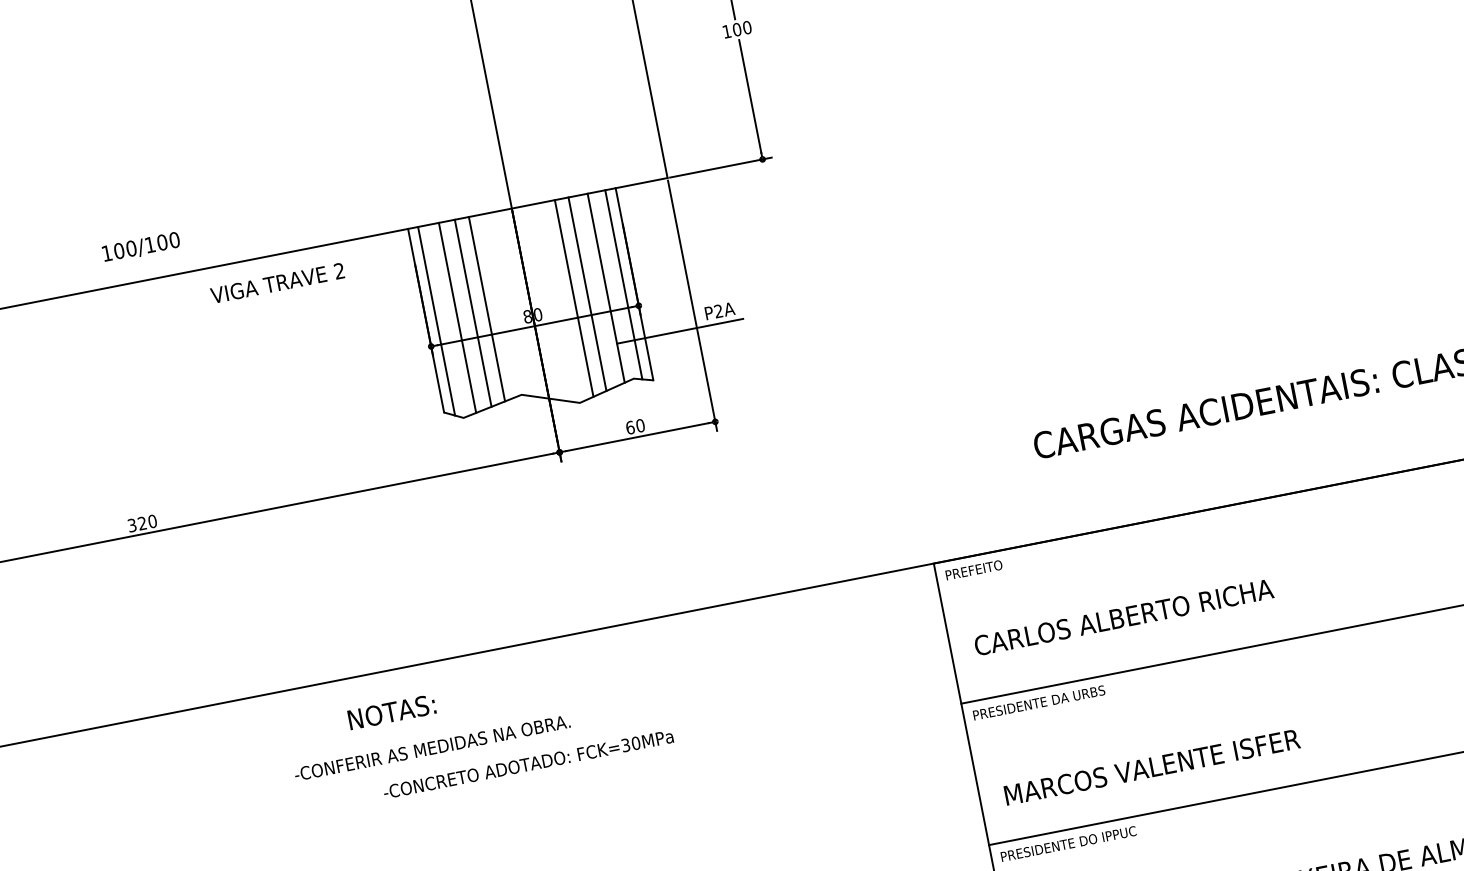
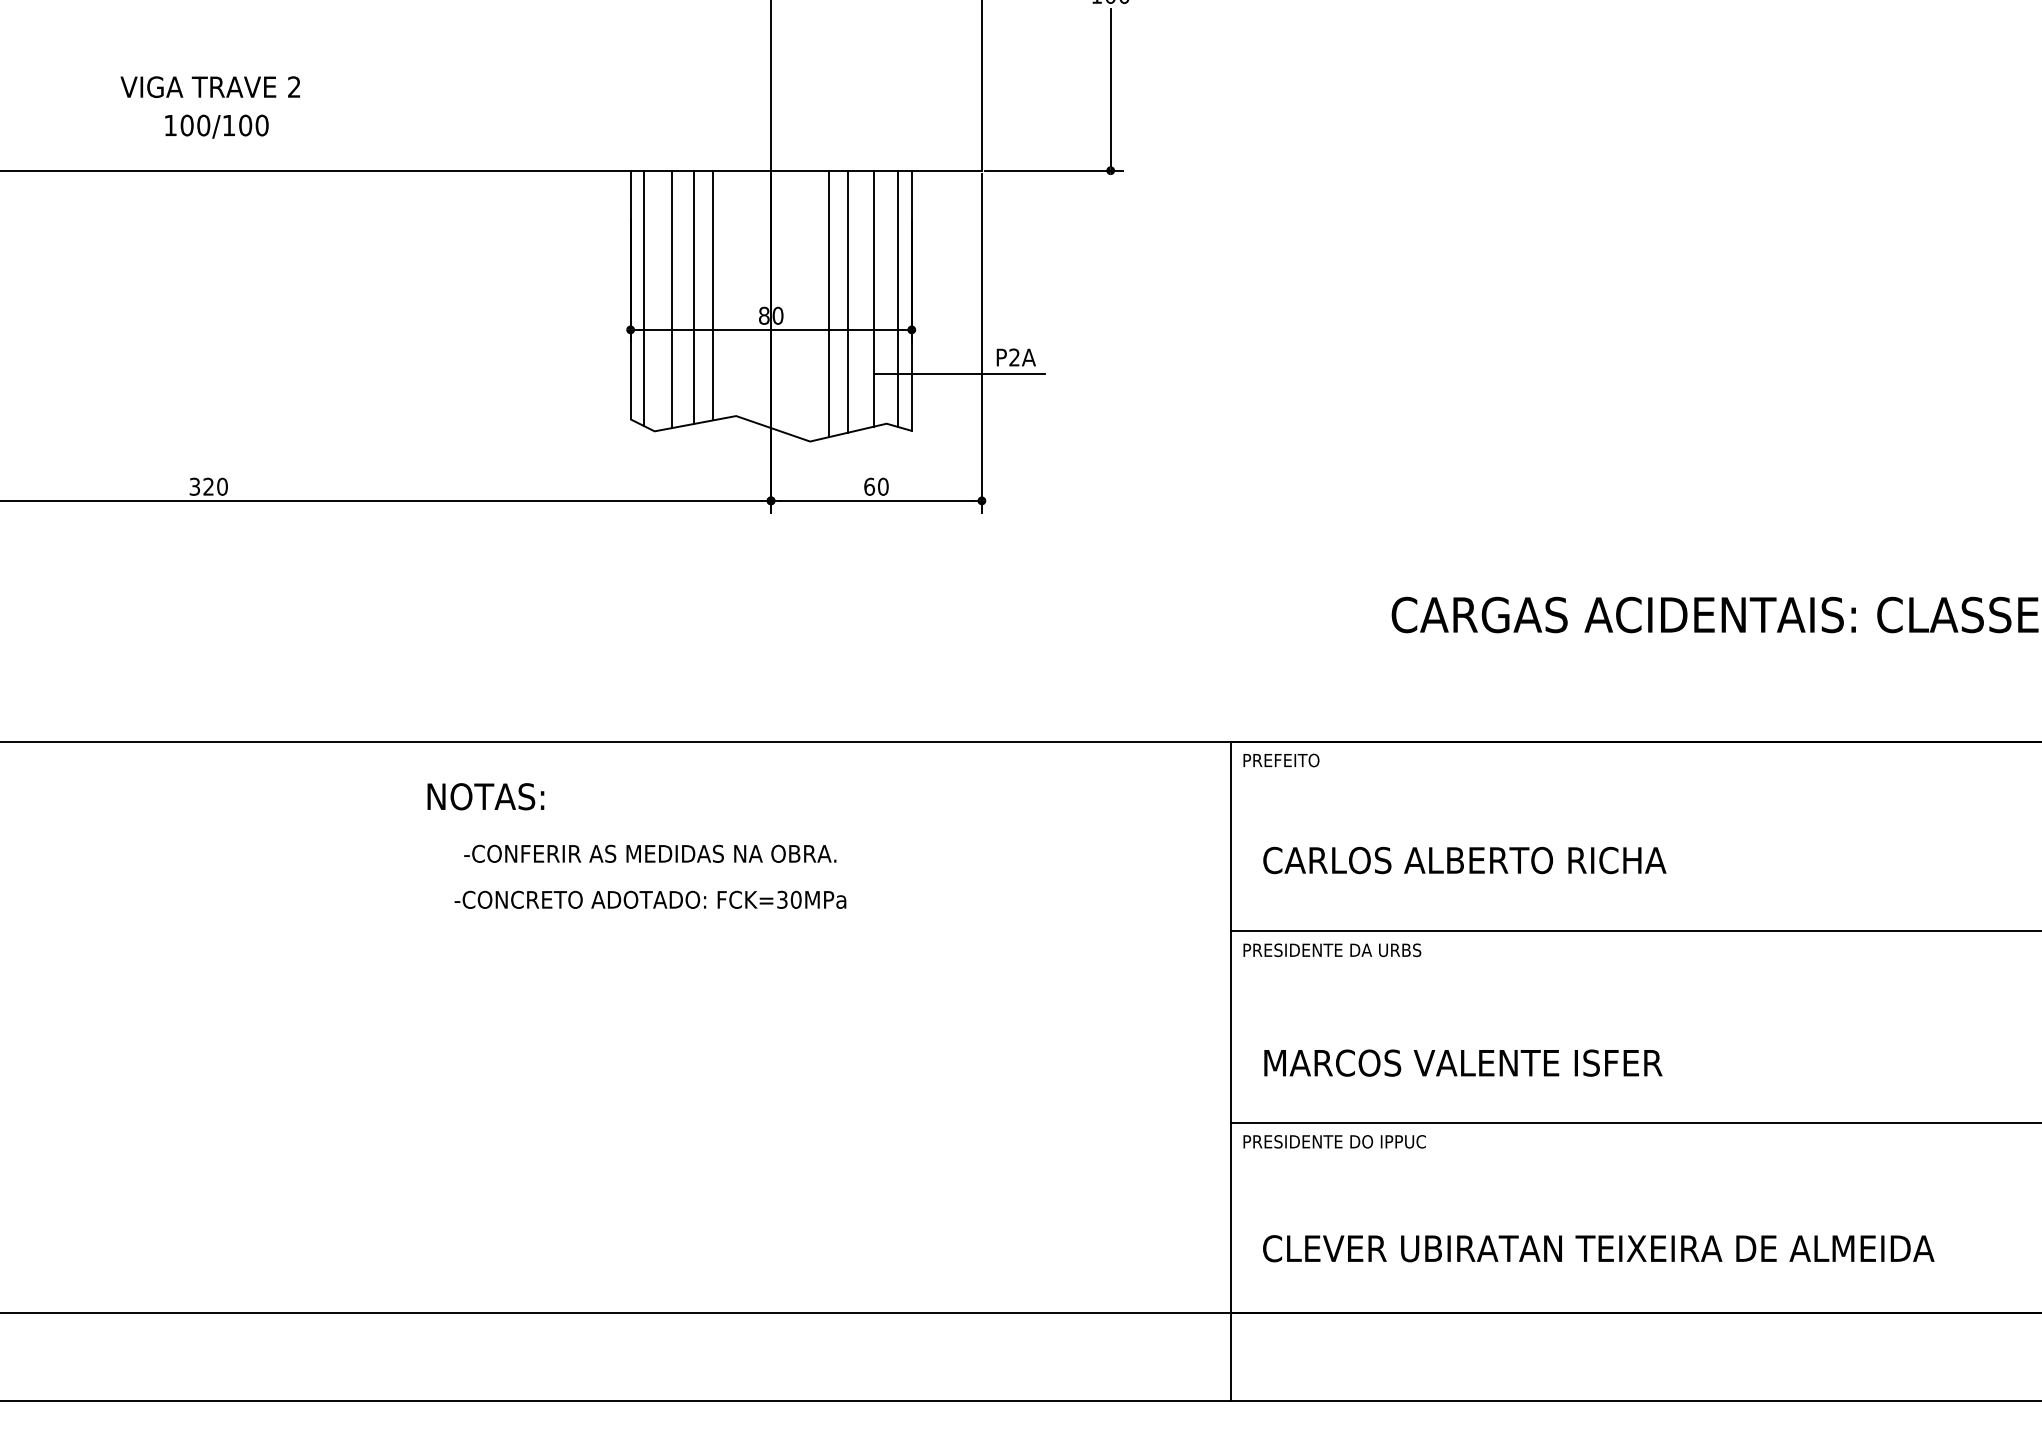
text: (141, 247) -> (216, 126), moved
text: (276, 282) -> (209, 86), moved
text: (432, 747) -> (650, 853), moved

